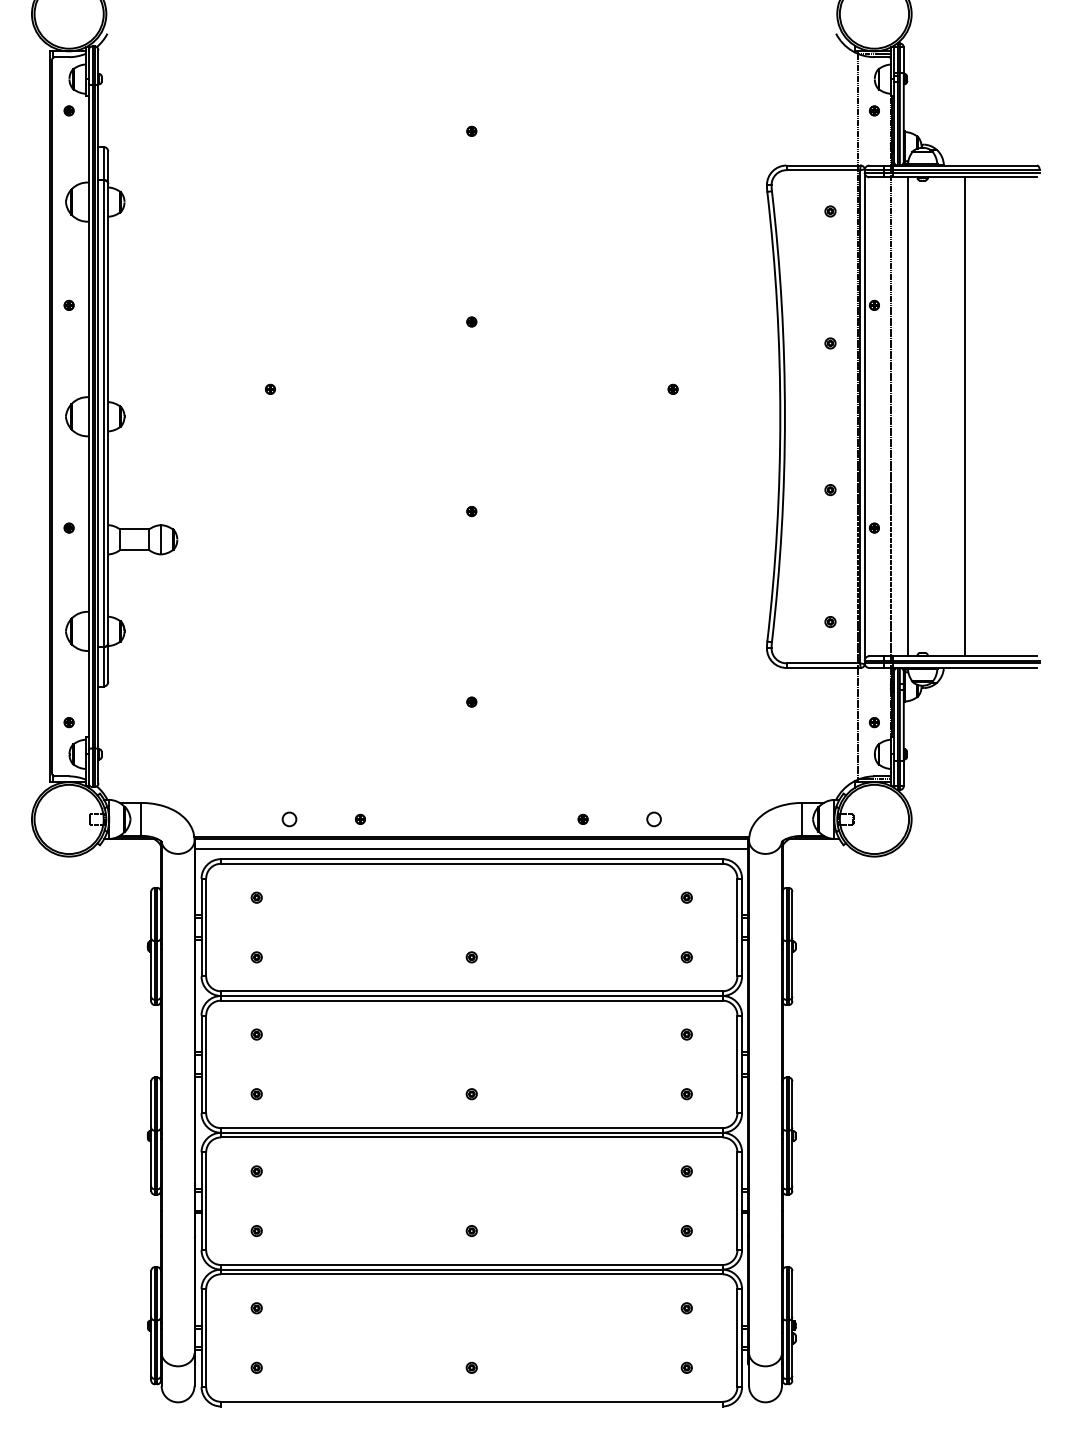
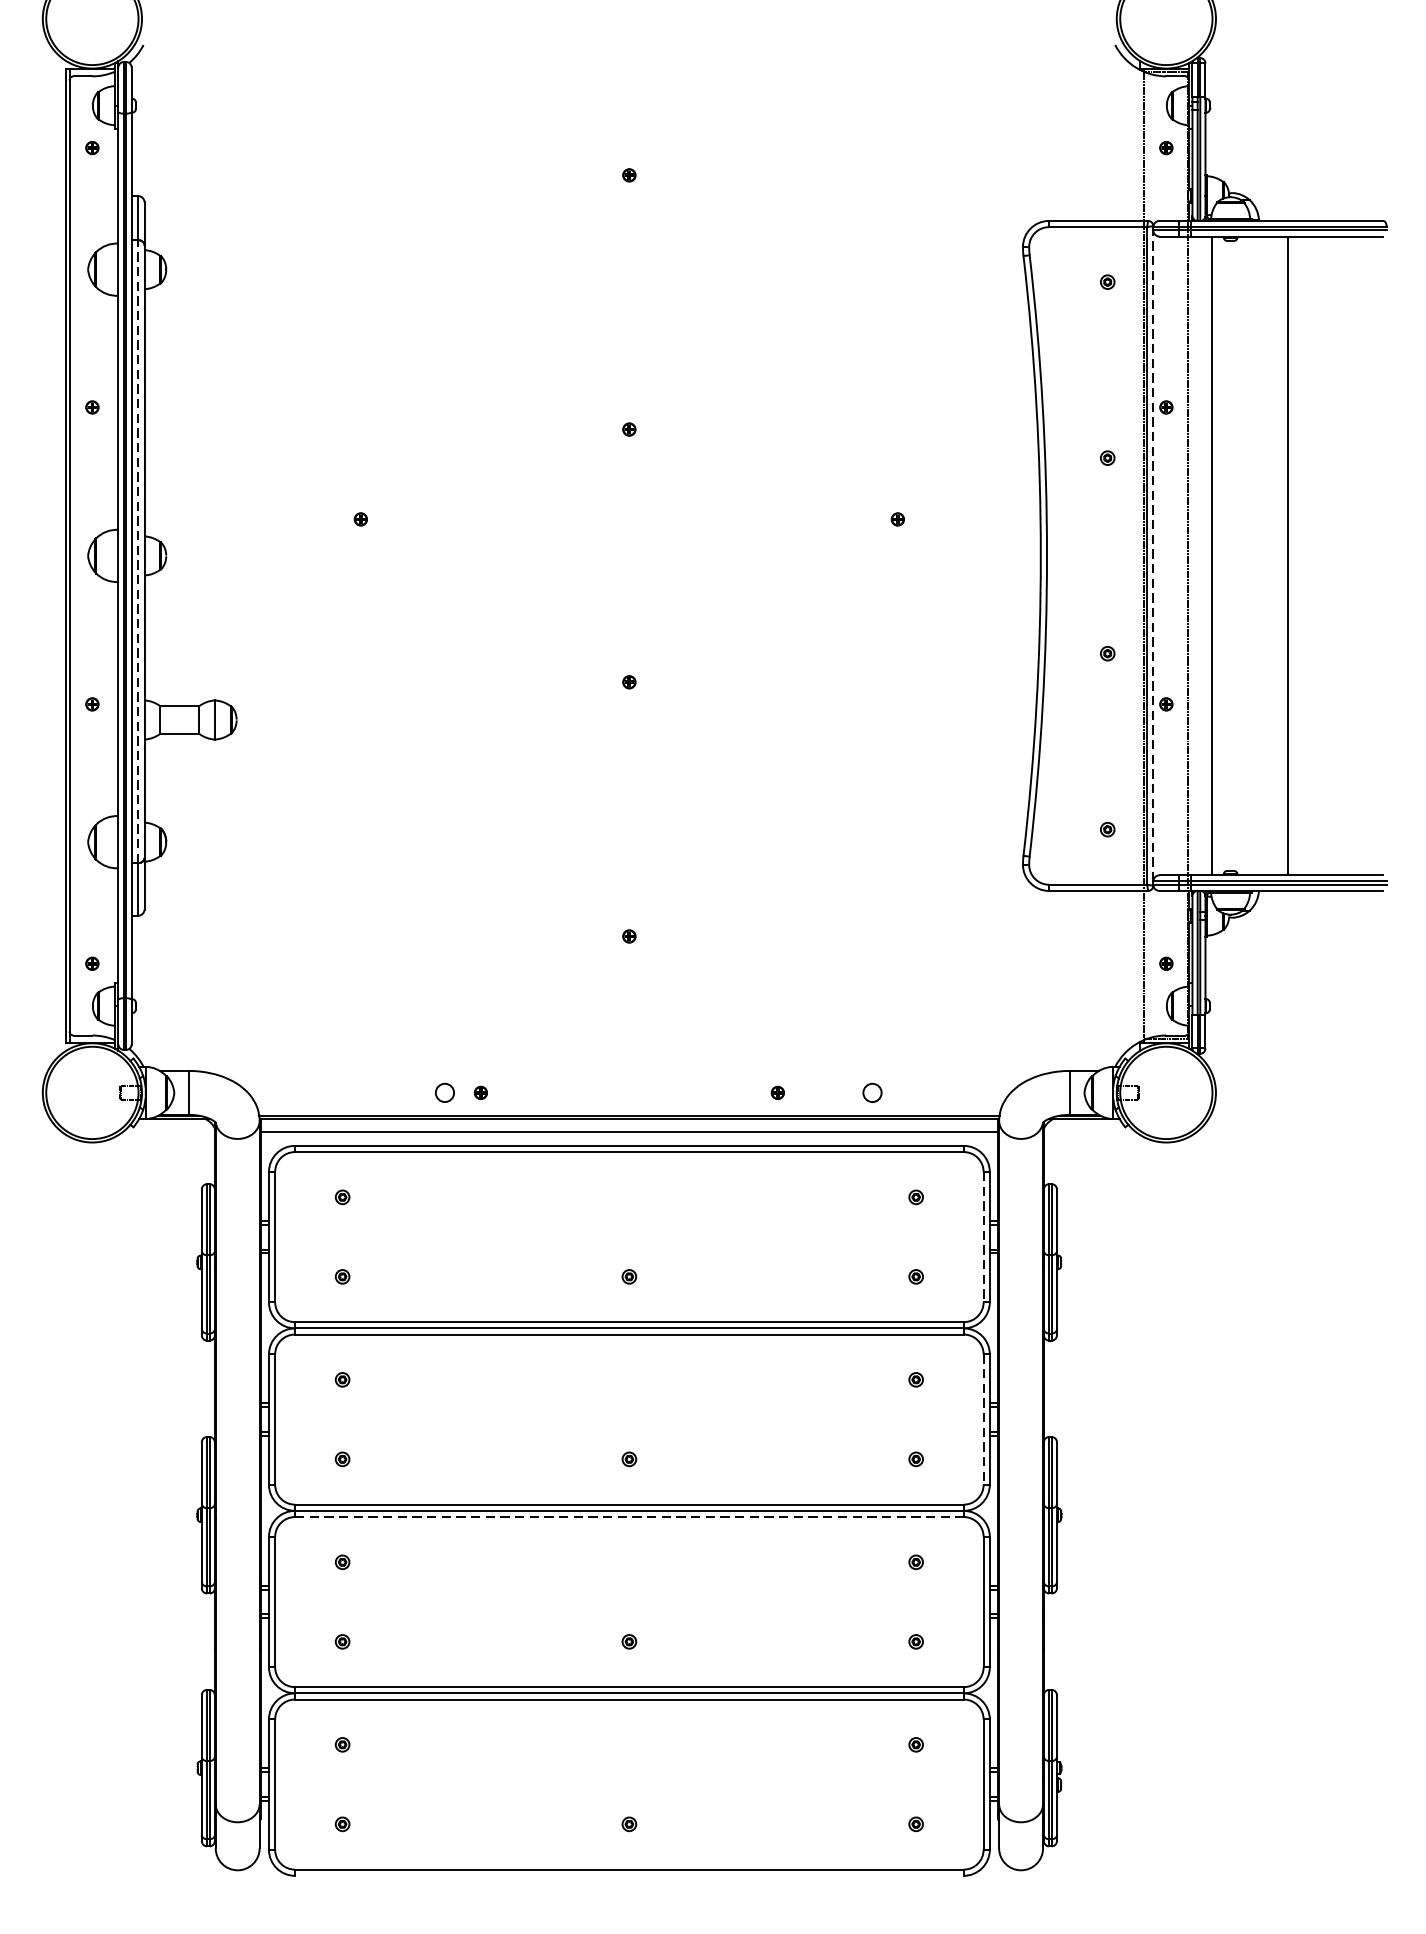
line: (103, 413) -> (138, 551), solid -> dashed
line: (864, 416) -> (1153, 555), solid -> dashed
circle: (289, 819) -> (444, 1093), moved
line: (737, 927) -> (983, 1237), solid -> dashed
line: (737, 1064) -> (983, 1419), solid -> dashed
line: (471, 1137) -> (628, 1517), solid -> dashed

